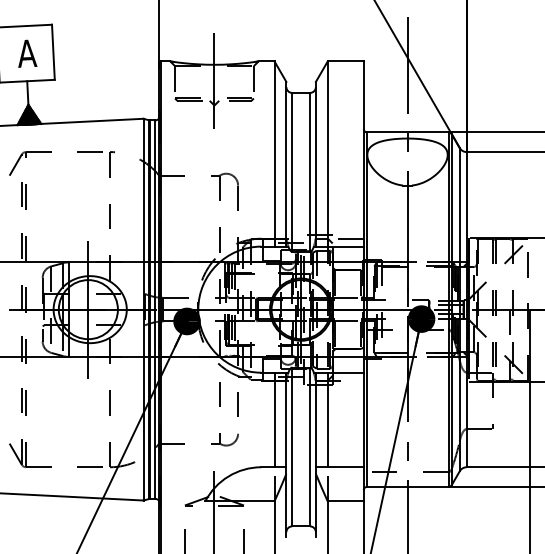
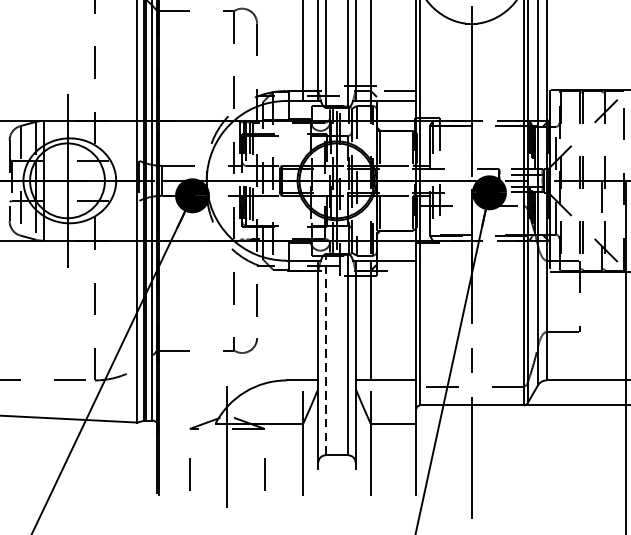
line: (274, 419) -> (303, 319), removed
line: (292, 446) -> (326, 354), solid -> dashed

